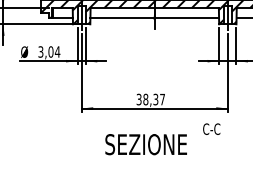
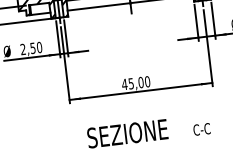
text: (49, 51) -> (31, 47), 3,04 -> 2,50
text: (150, 99) -> (135, 83), 38,37 -> 45,00
text: (211, 128) -> (201, 128), moved
text: (145, 144) -> (126, 133), moved

